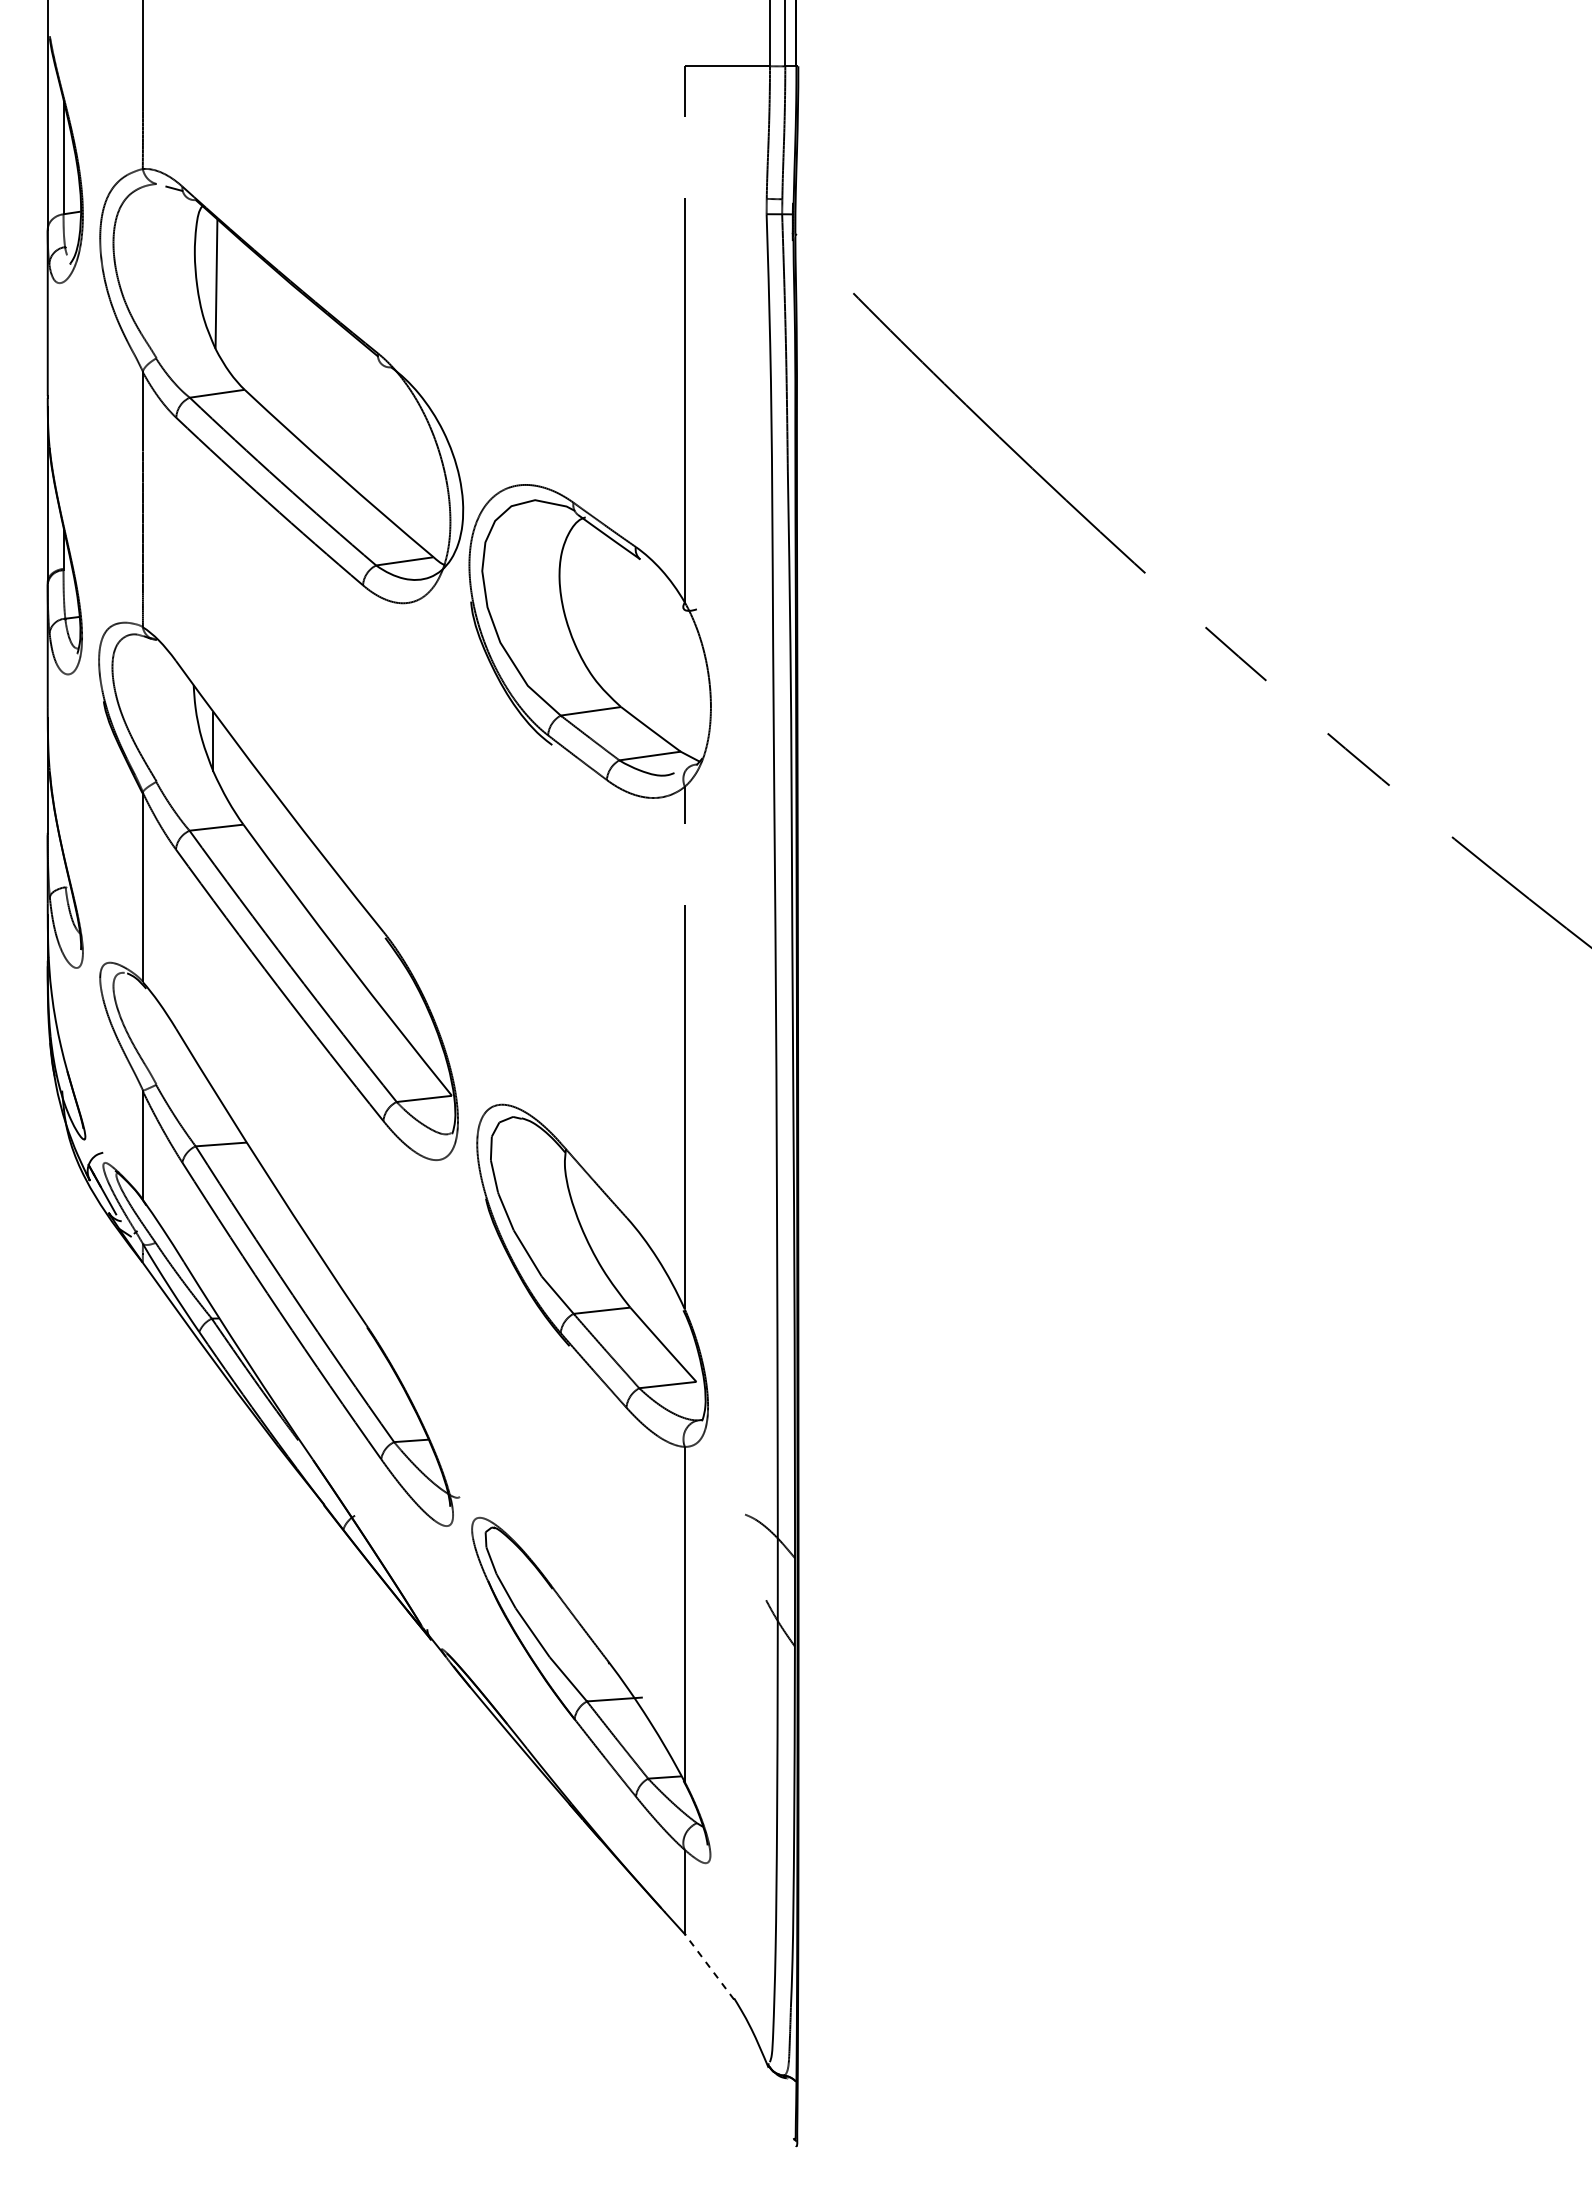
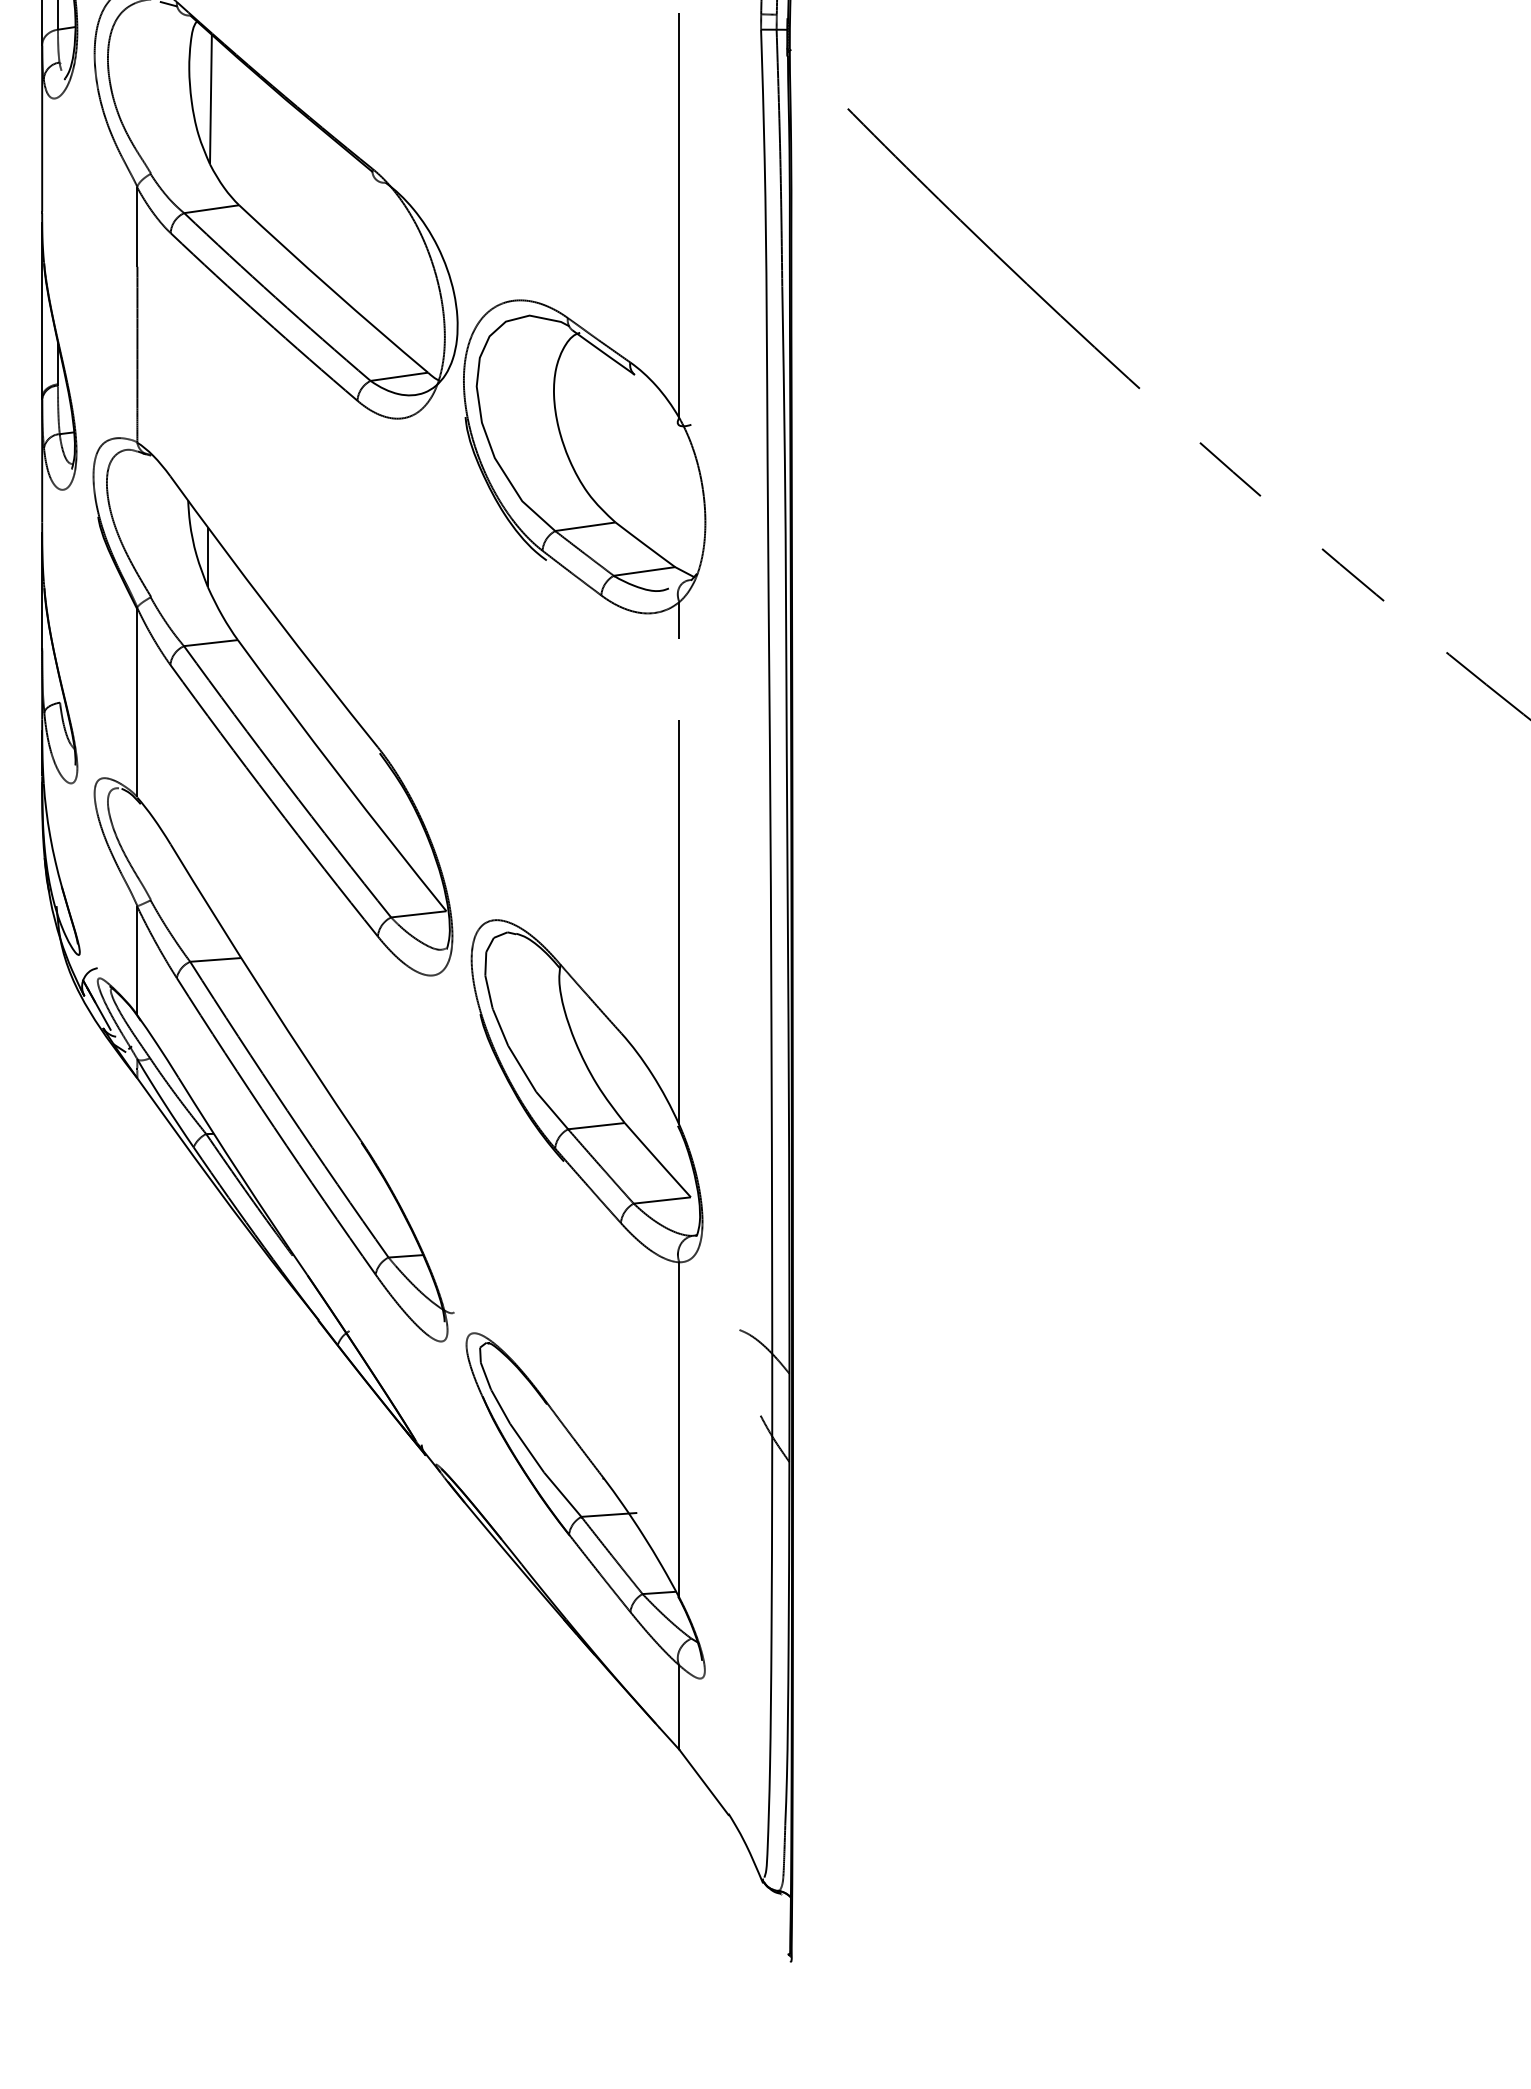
line: (709, 1966) -> (703, 1781), dashed -> solid

